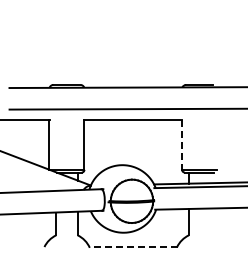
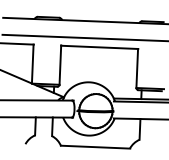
line: (182, 145) -> (137, 68), dashed -> solid
line: (132, 247) -> (94, 147), dashed -> solid

